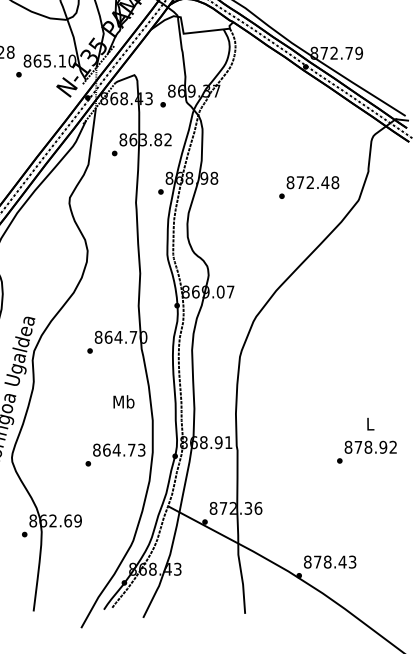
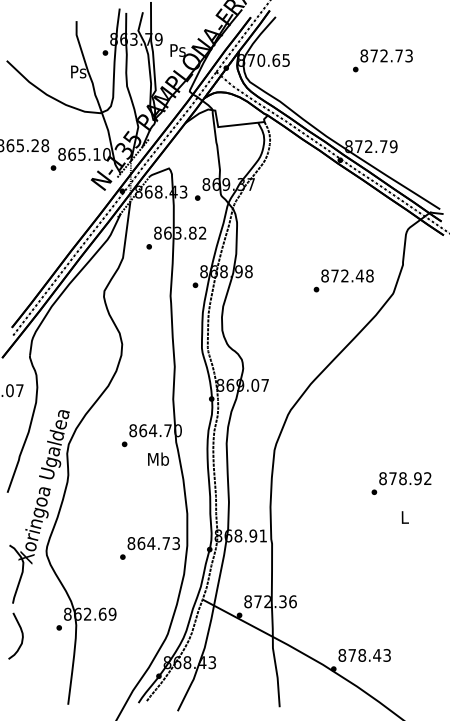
text: (123, 401) -> (158, 458), moved
text: (366, 452) -> (401, 483), moved

